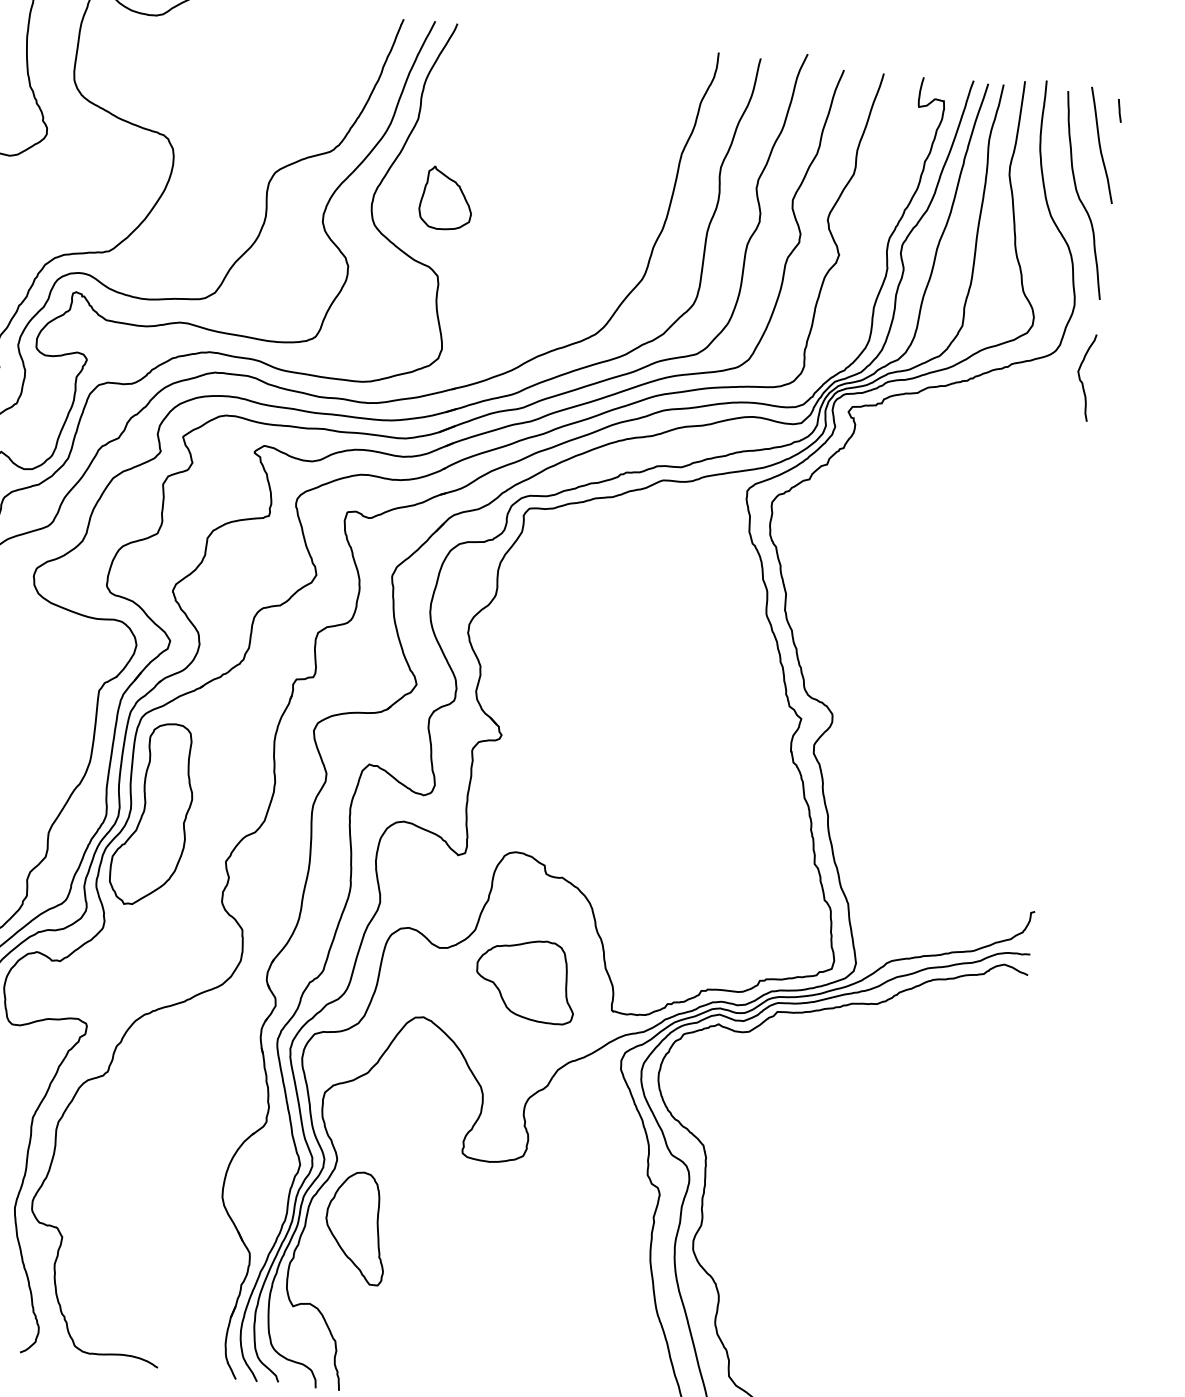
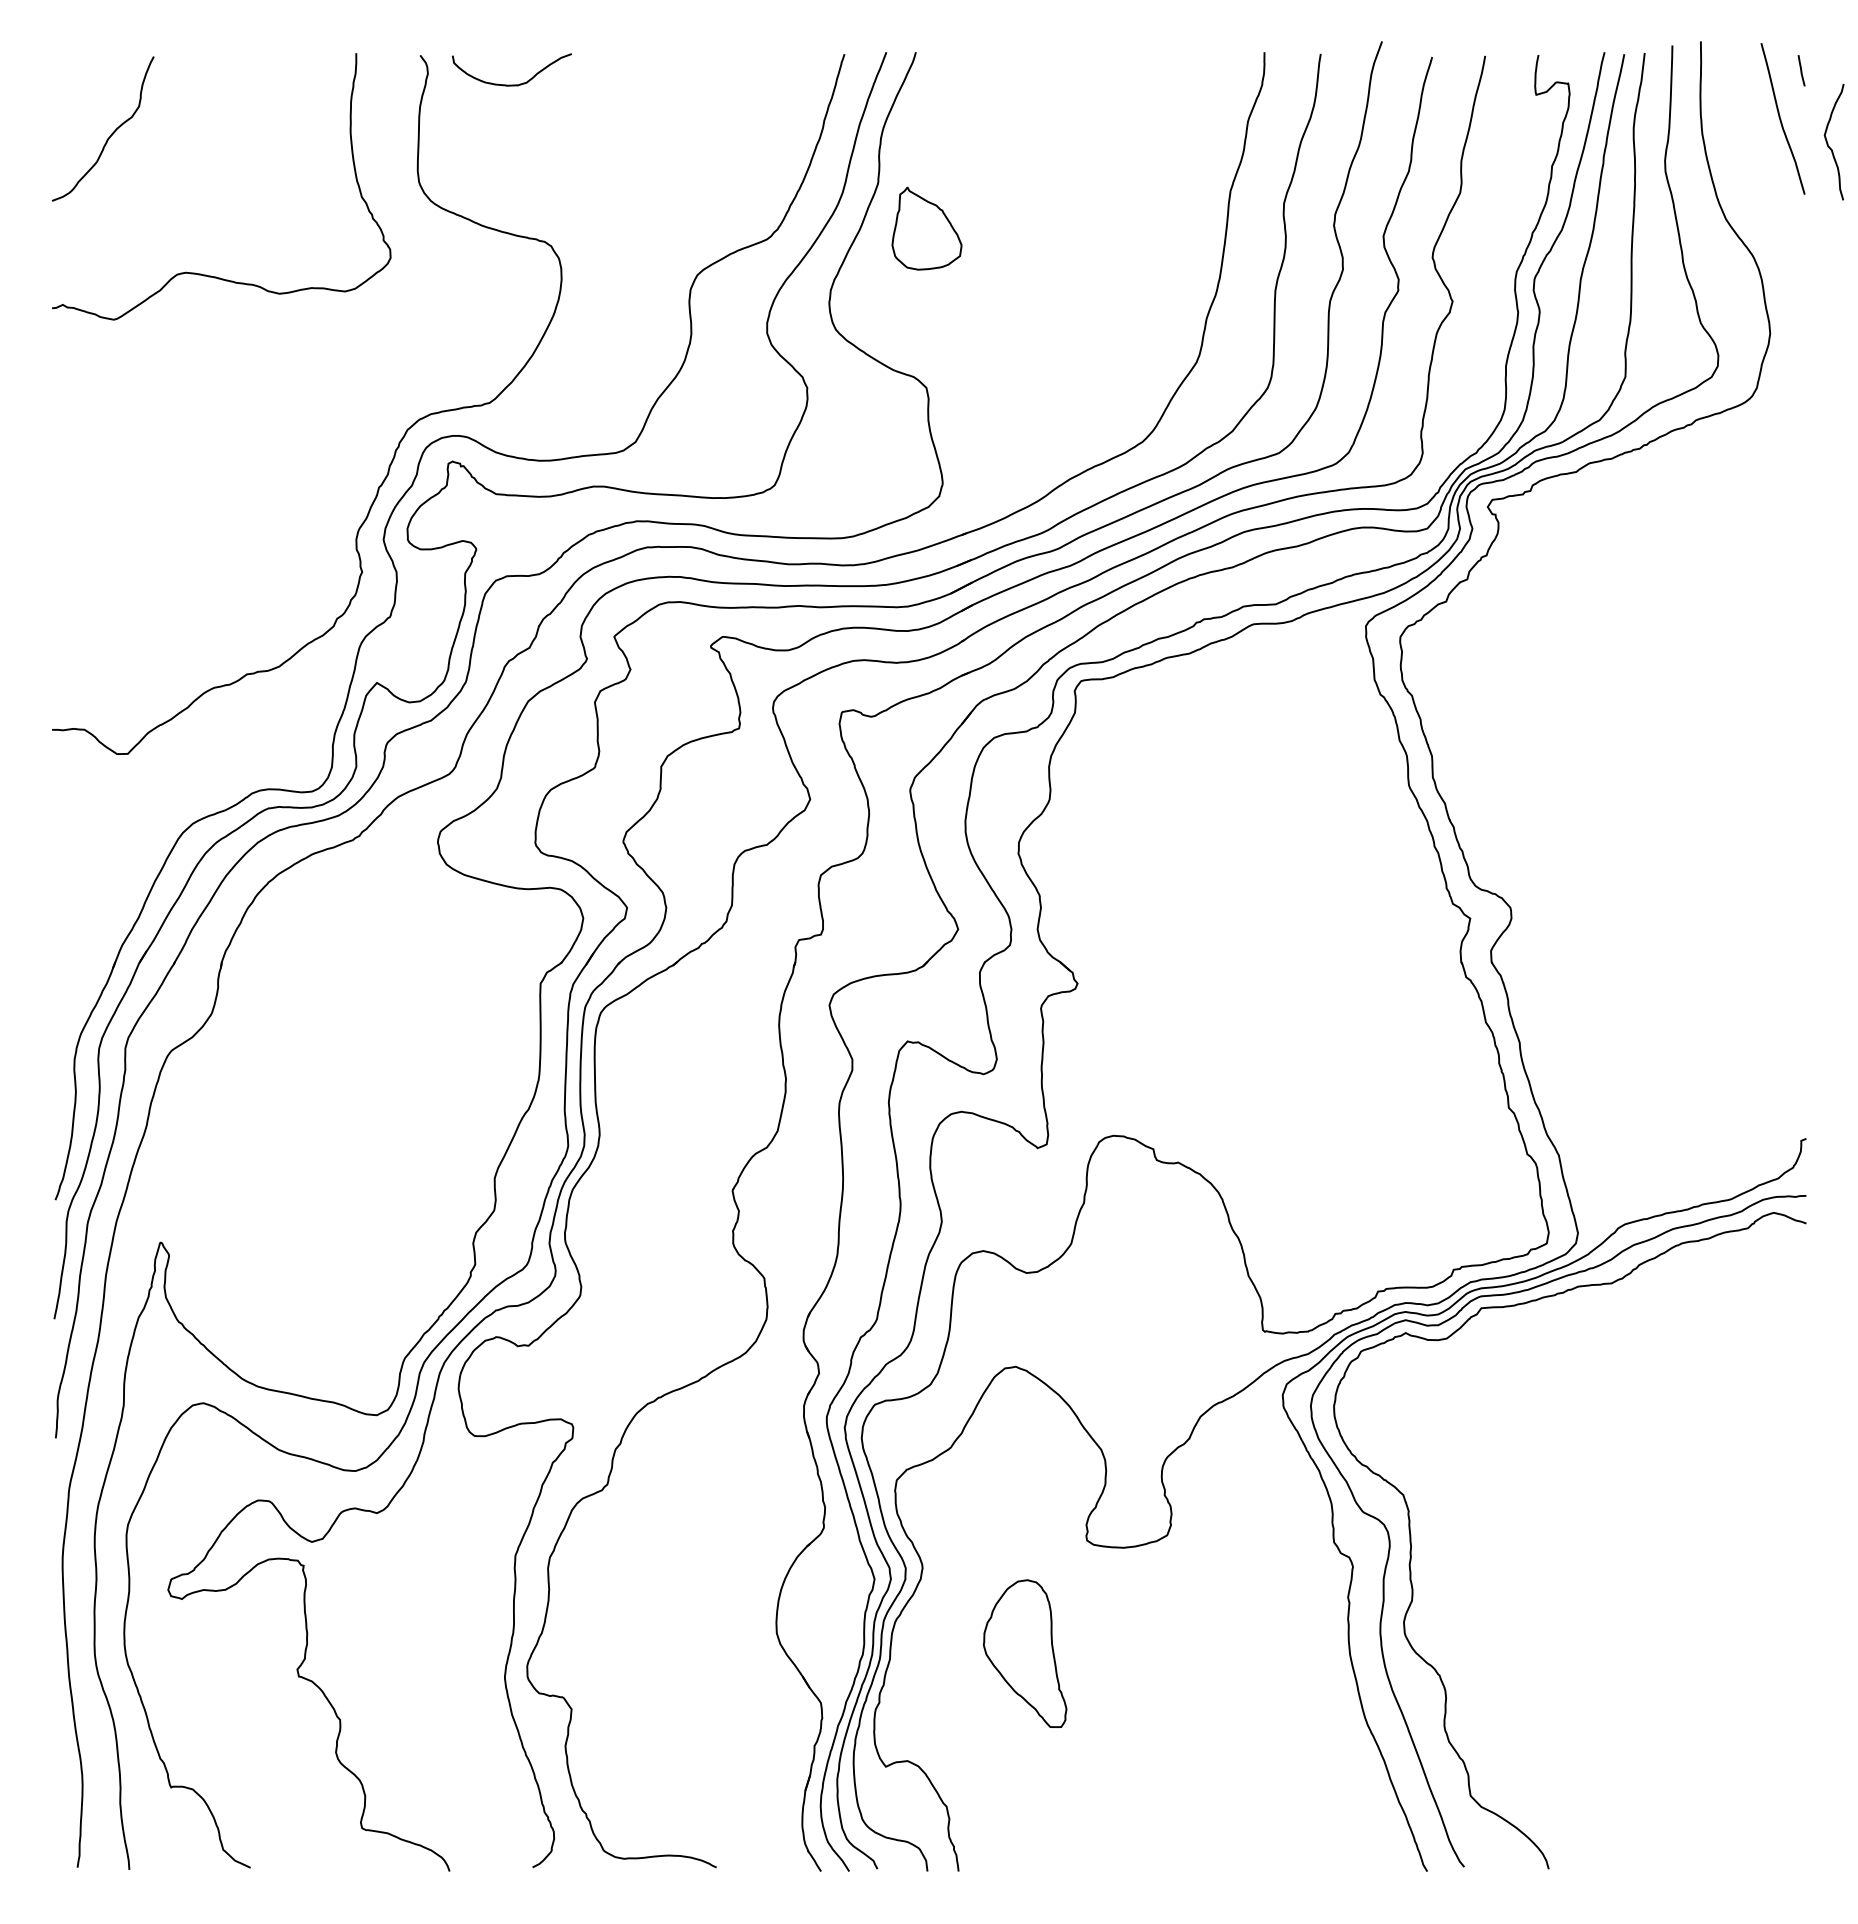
curve: (1079, 197) -> (1761, 190), removed
part: (446, 198) -> (926, 228), moved
curve: (1080, 377) -> (1828, 143), moved
part: (152, 814) -> (629, 1138), removed
part: (526, 979) -> (1145, 1302), removed
part: (356, 1227) -> (1024, 1653), moved

